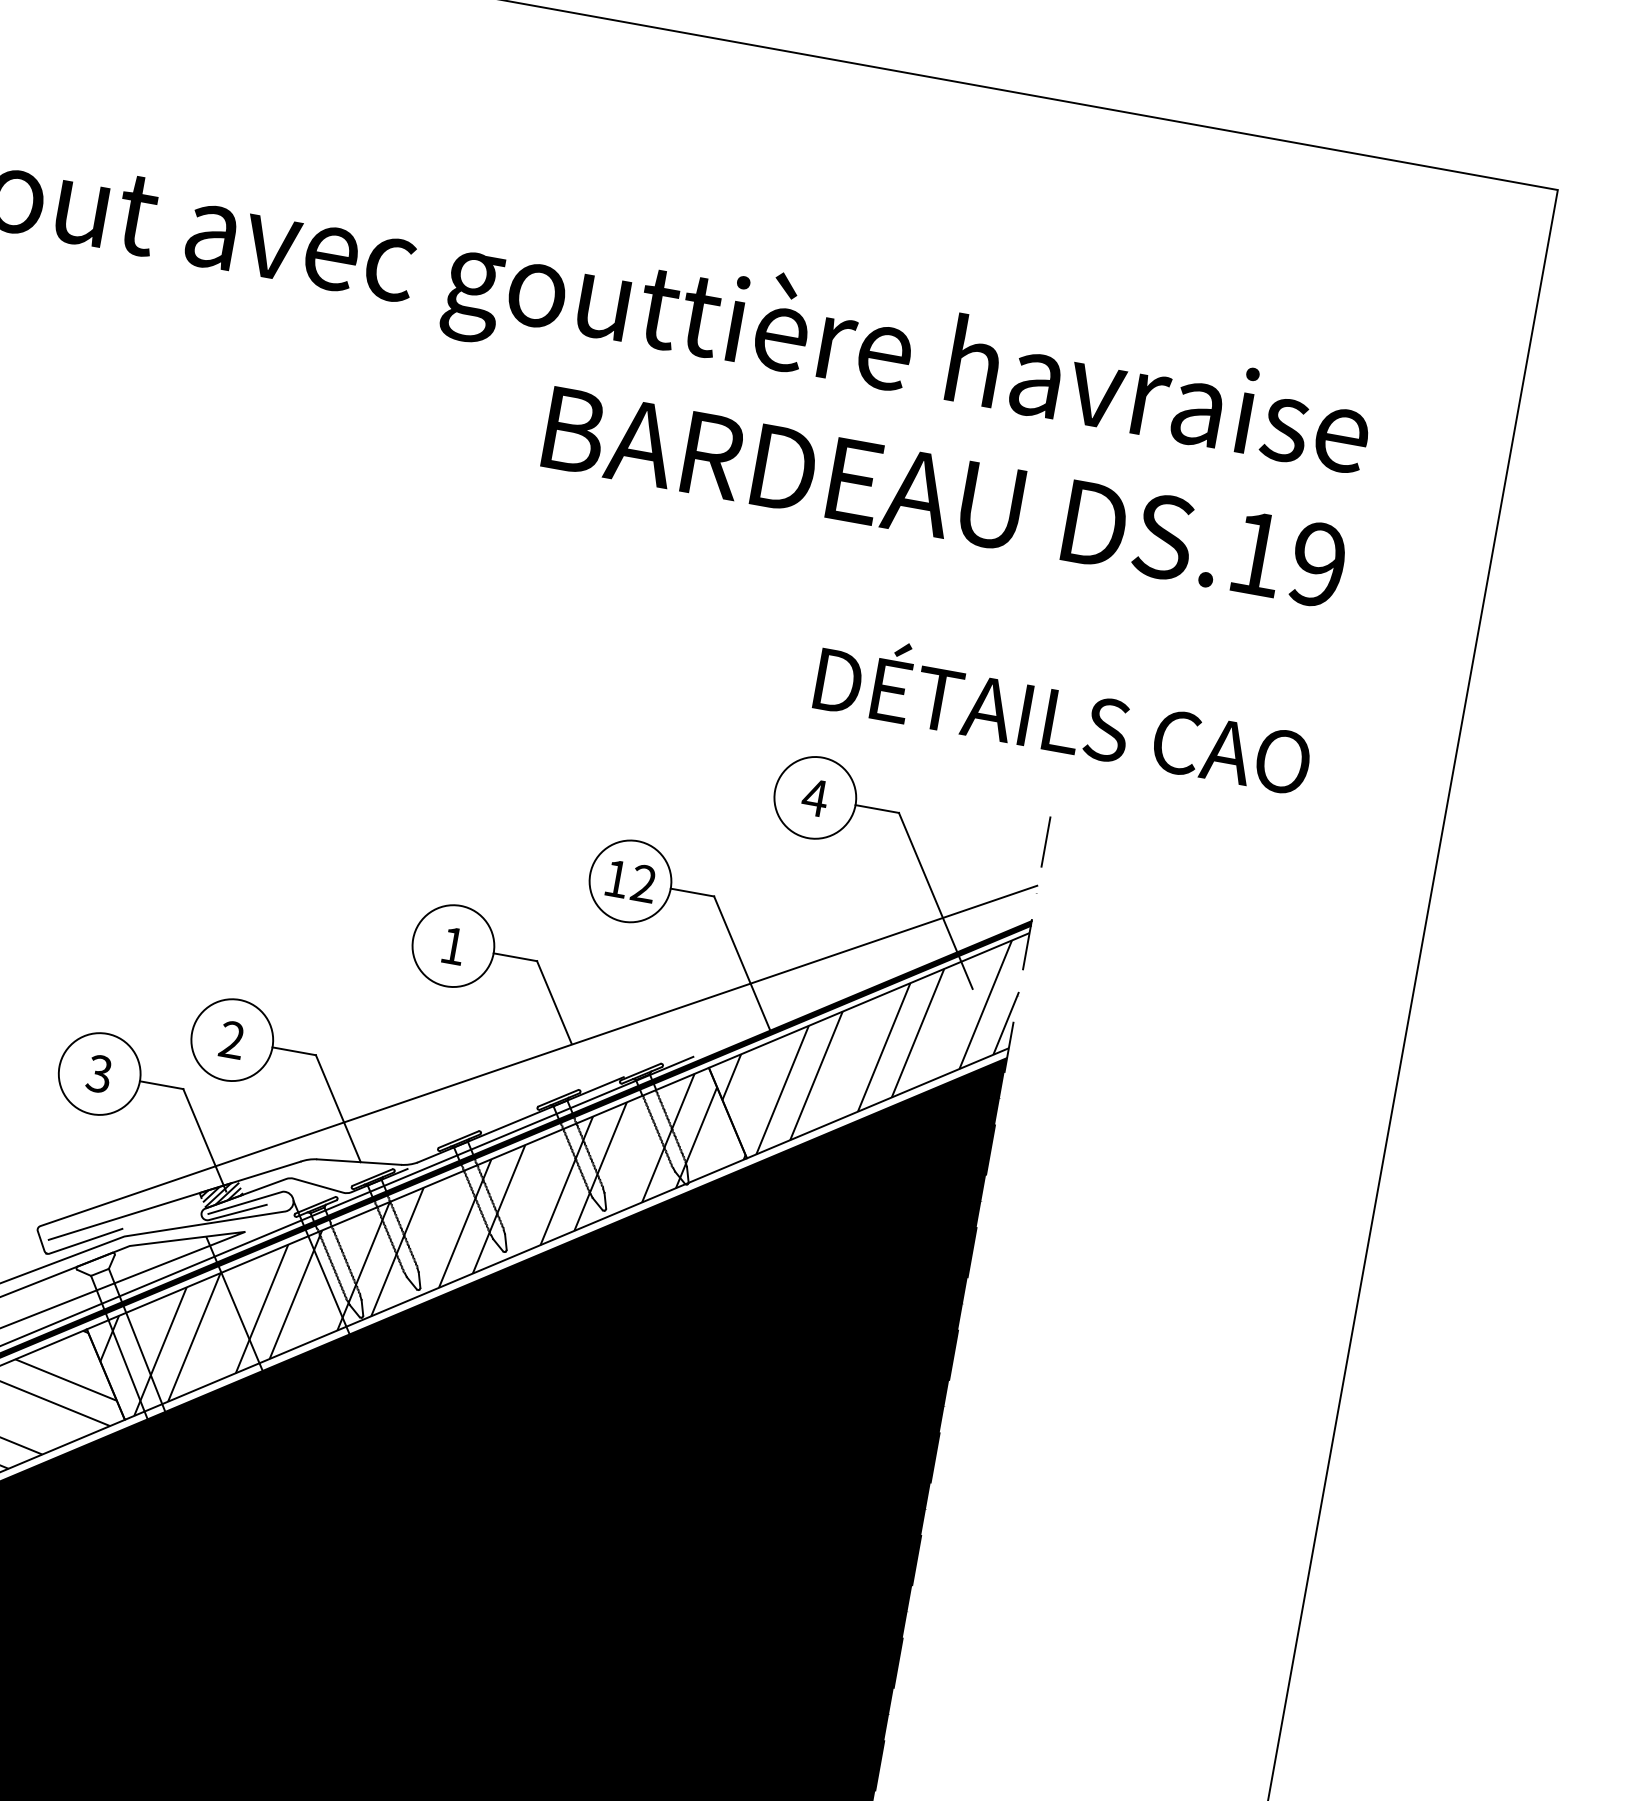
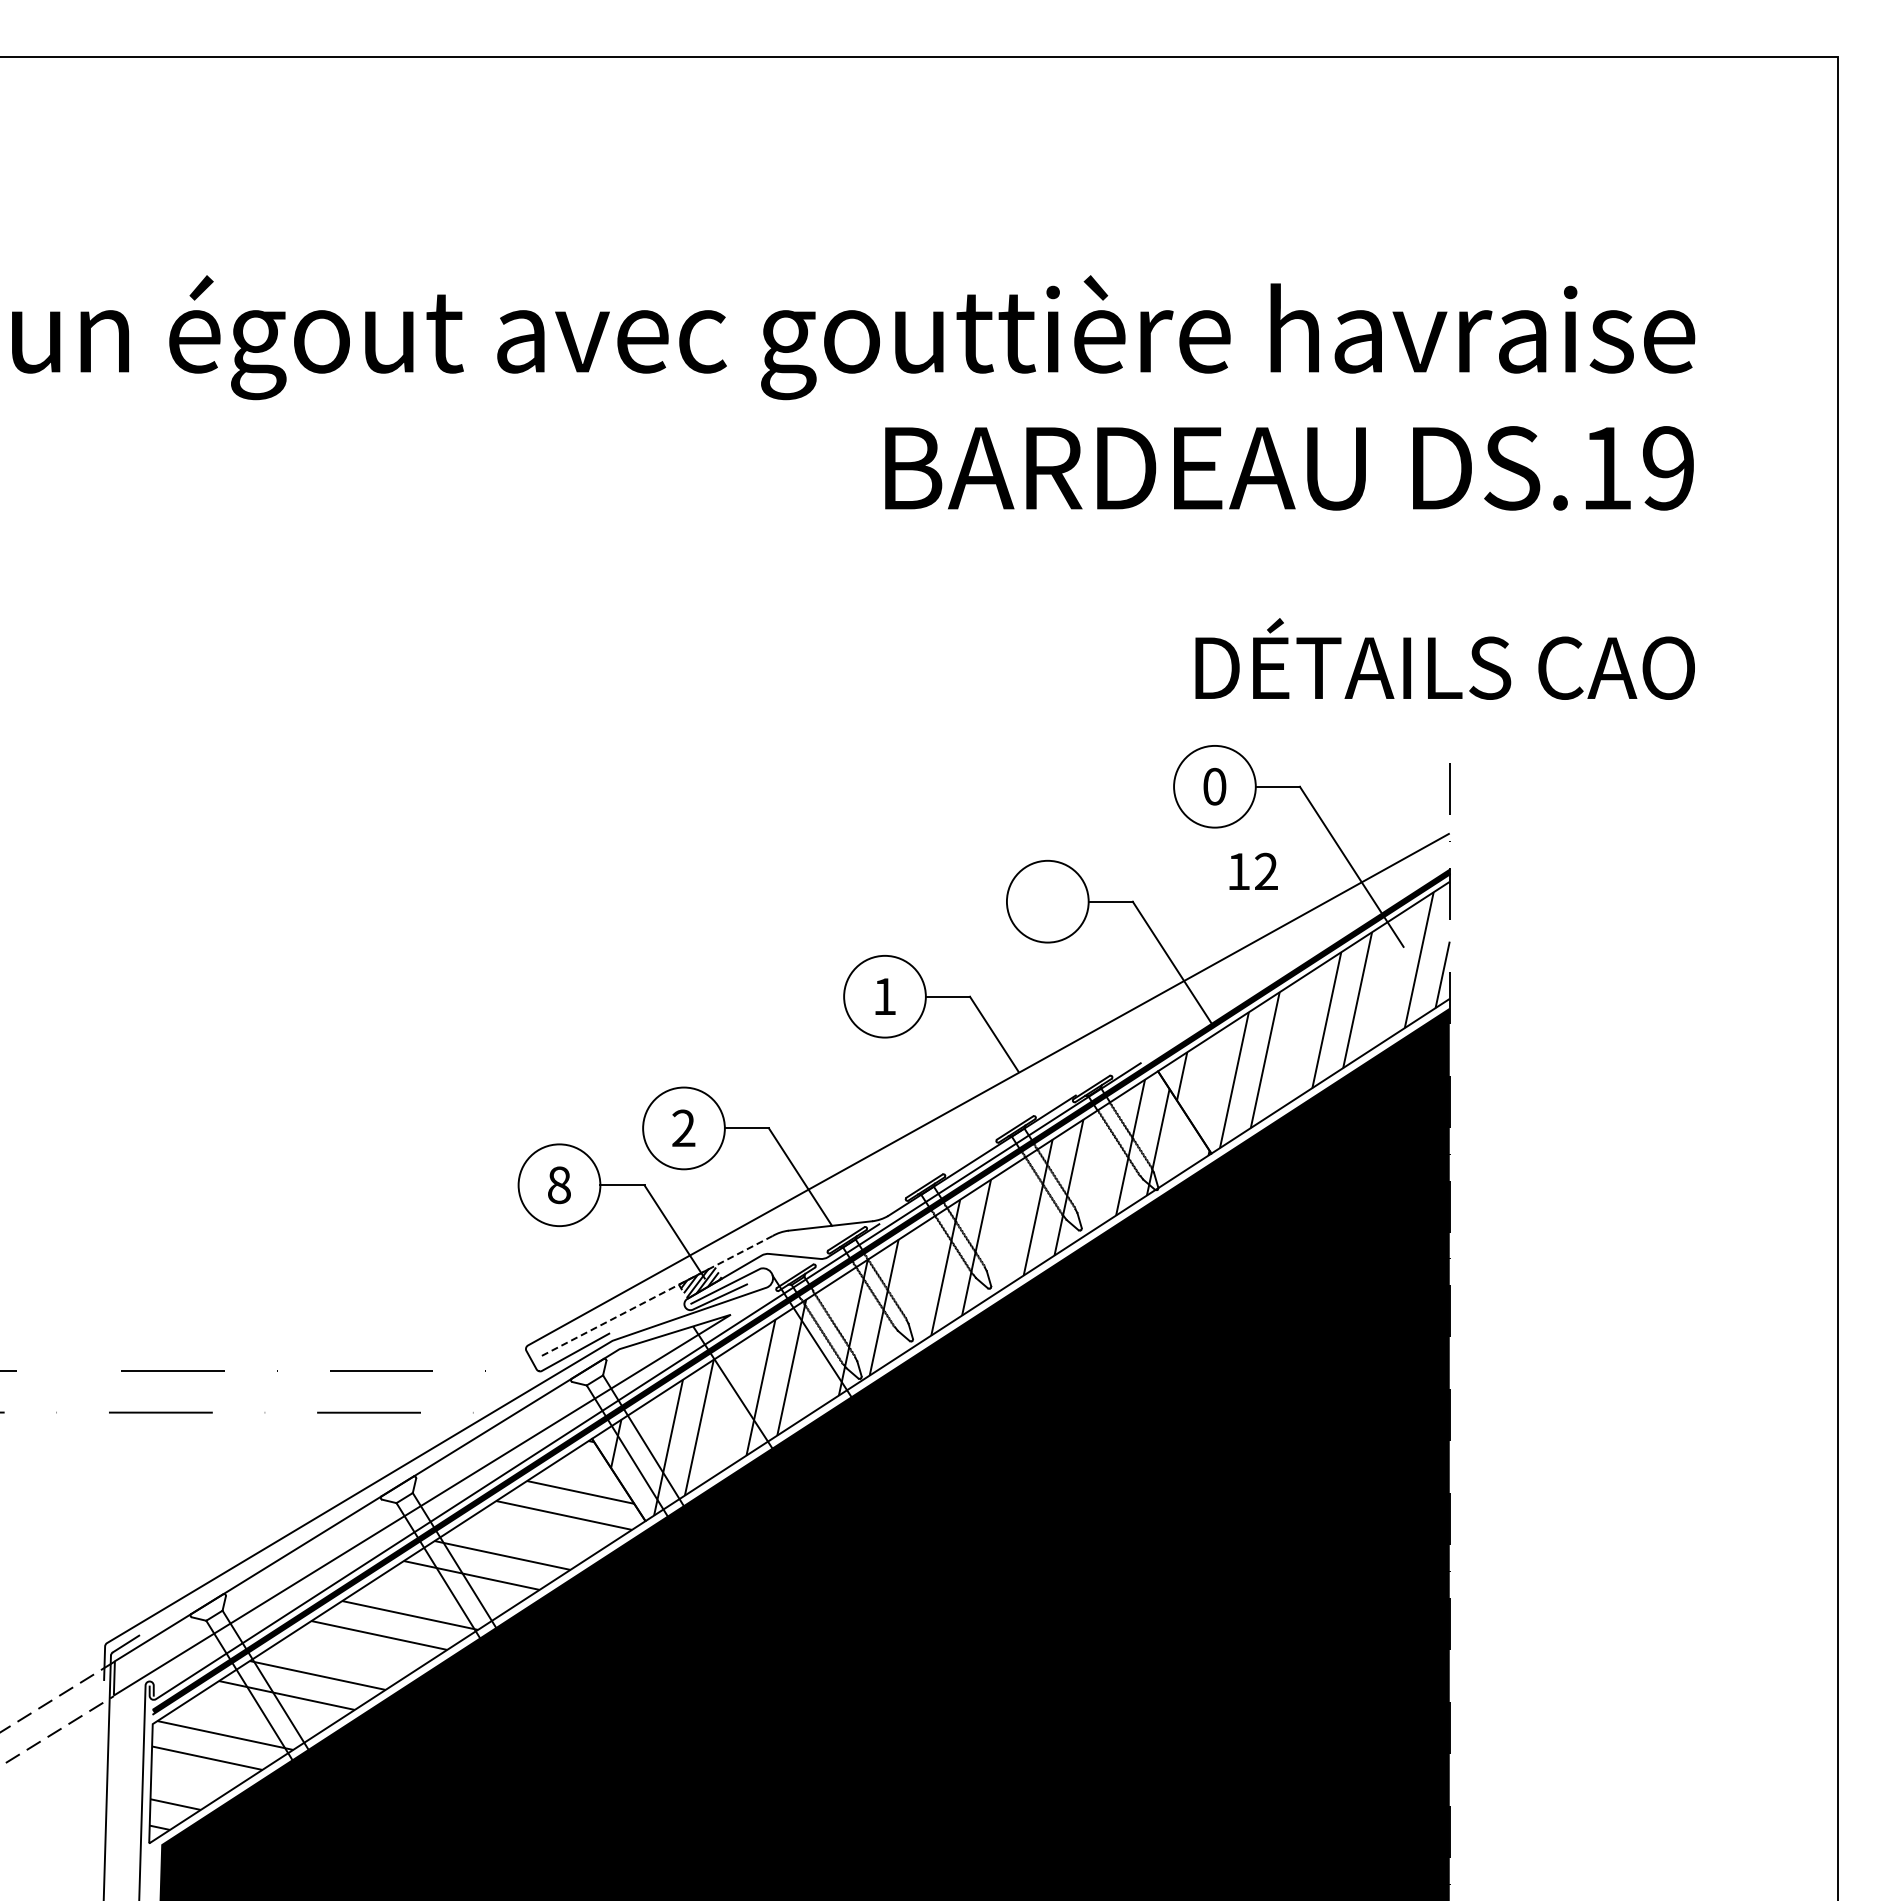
text: (814, 797) -> (1214, 786), 4 -> 0
text: (631, 880) -> (1253, 870), moved
text: (98, 1074) -> (558, 1185), 3 -> 8
line: (174, 1200) -> (655, 1296), solid -> dashed

